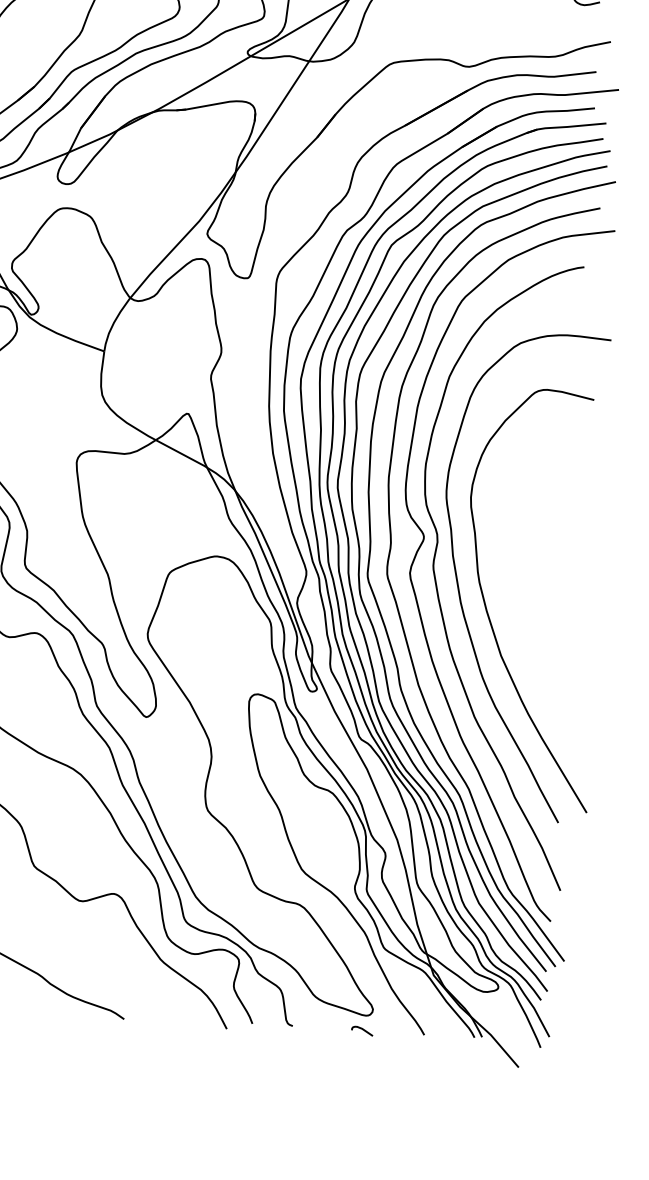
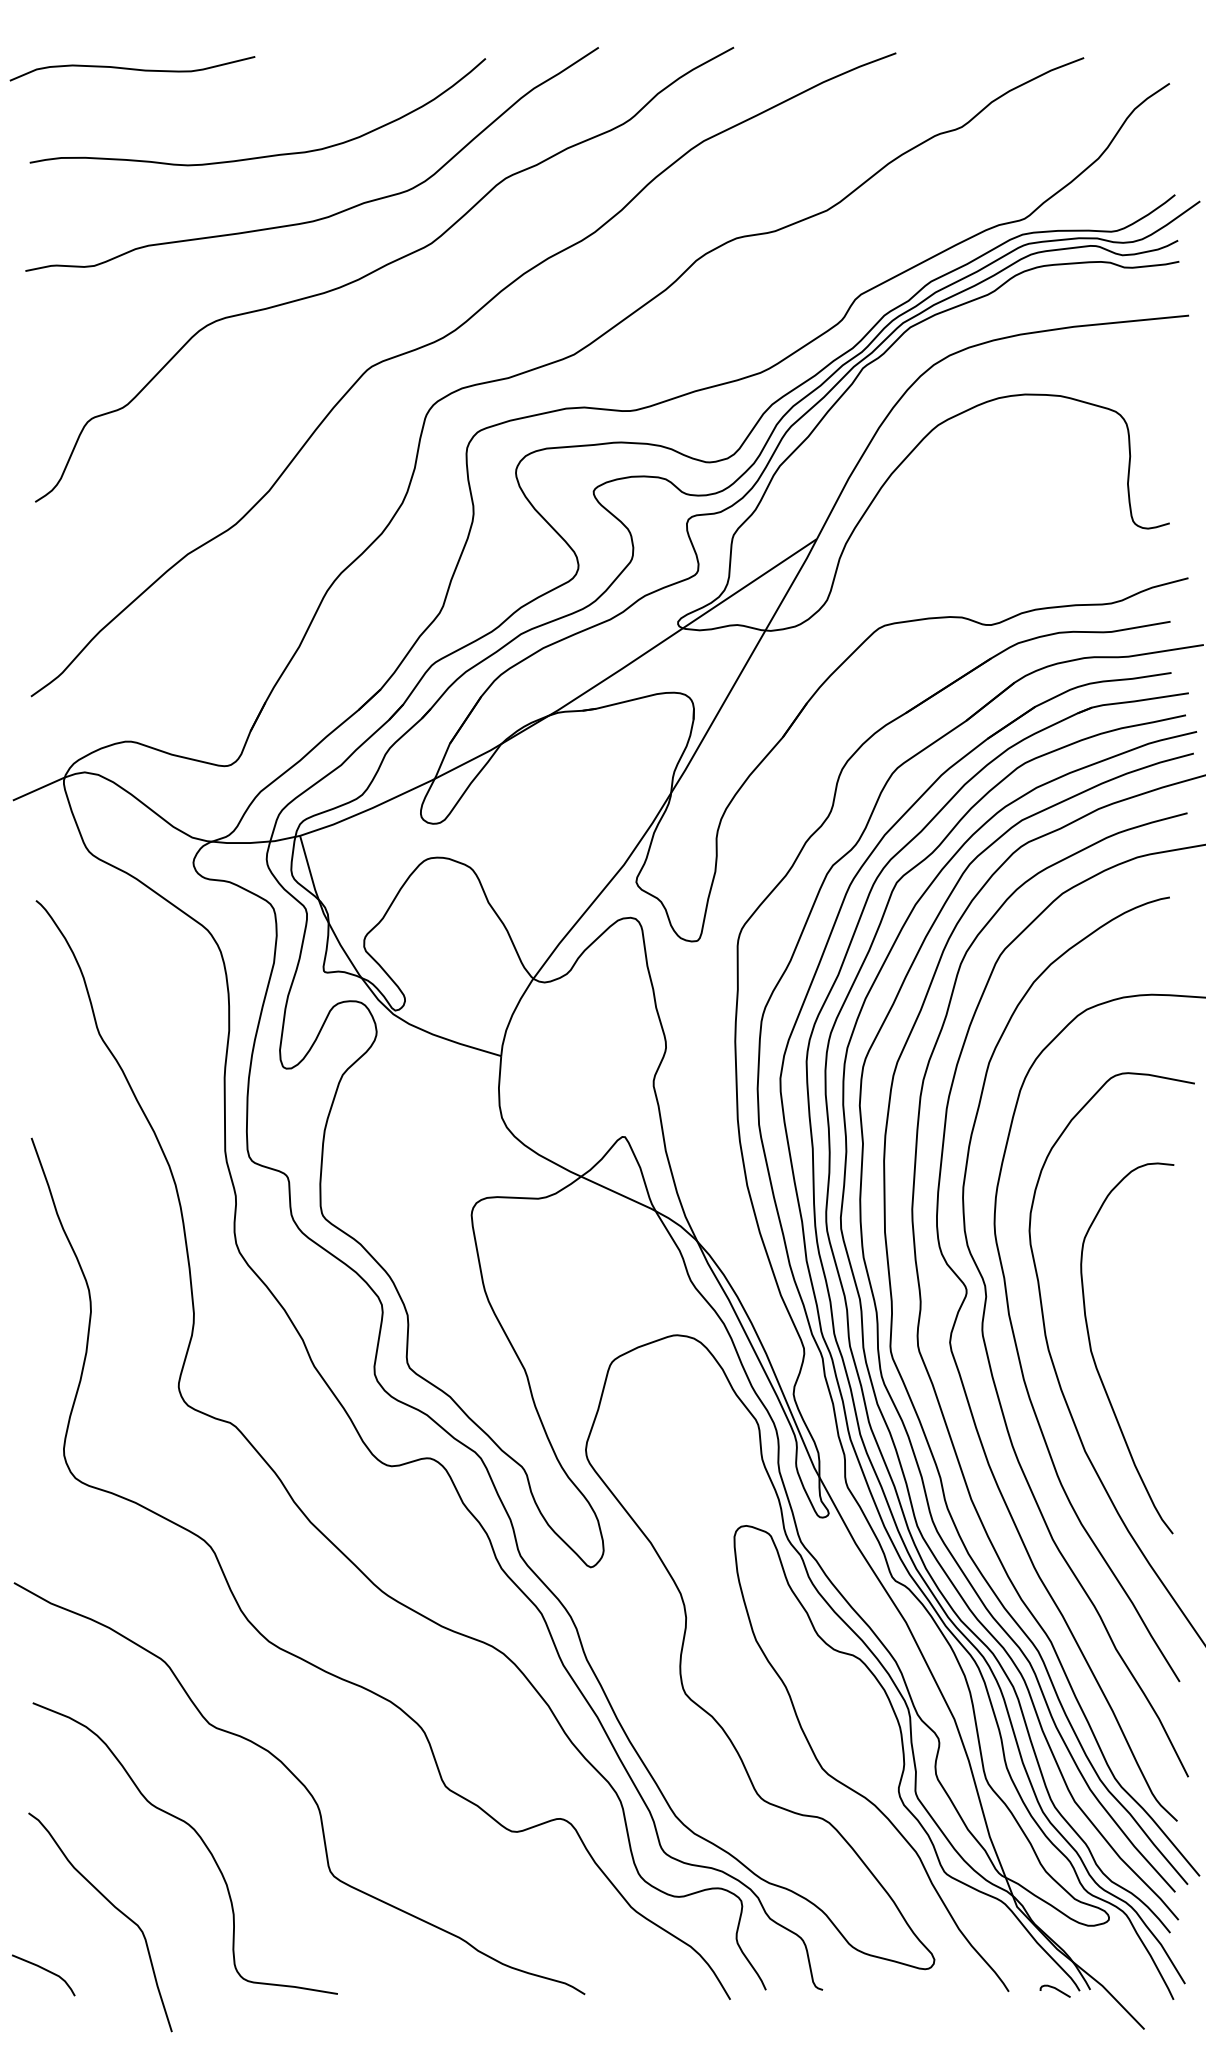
curve: (511, 589) -> (1094, 1357), added
curve: (362, 1029) -> (1055, 1989), moved

